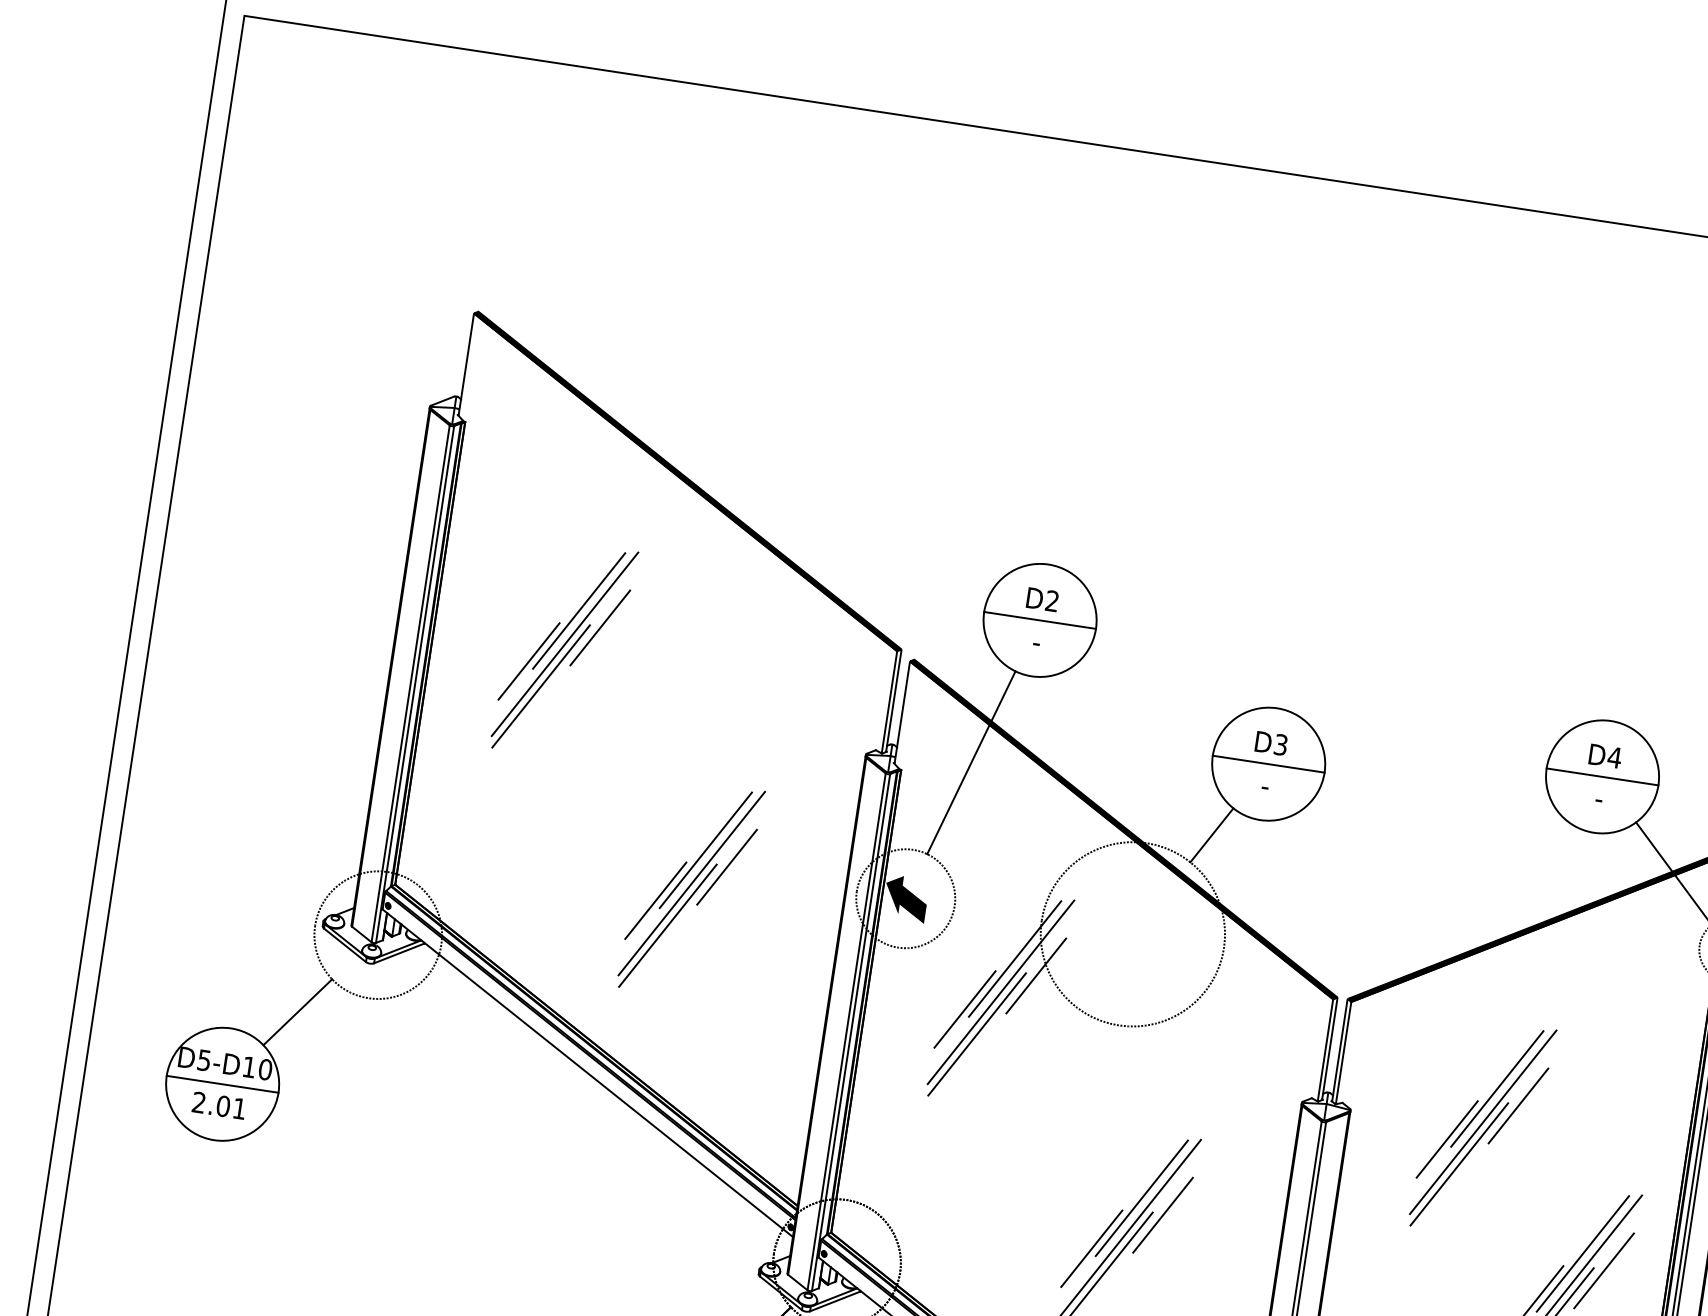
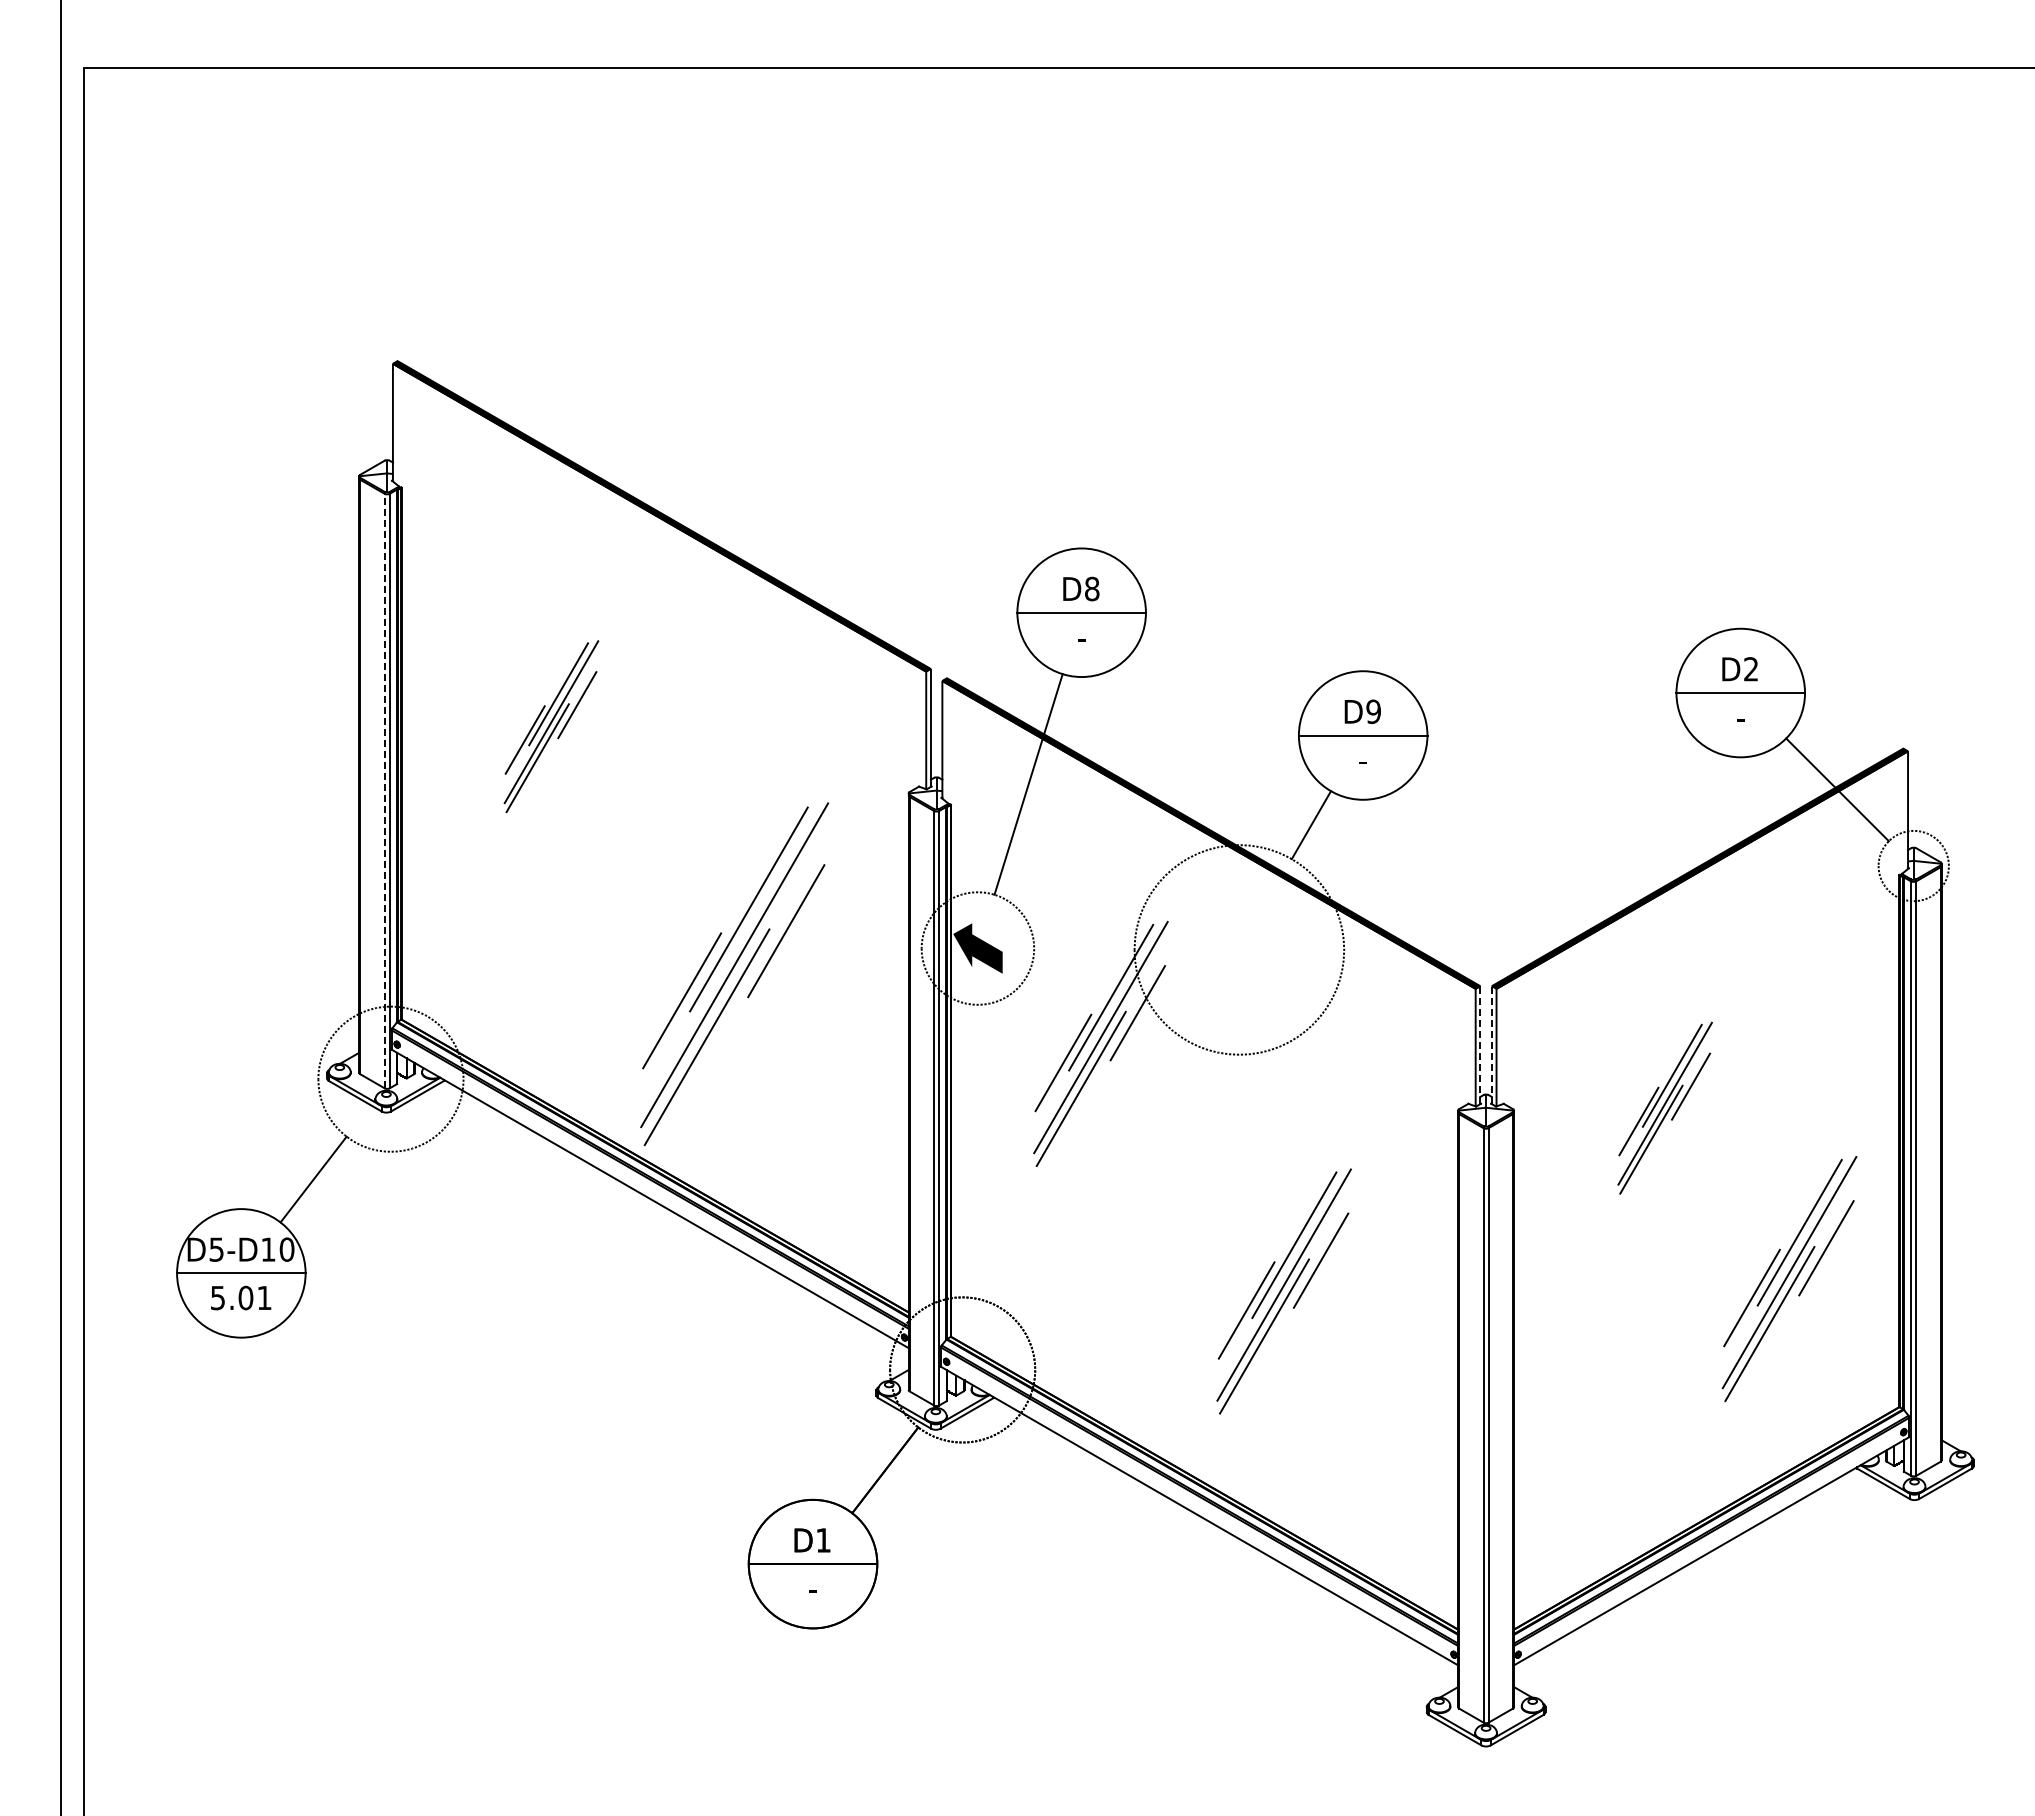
text: (1052, 600) -> (1092, 588), D2 -> D8
part: (564, 649) -> (551, 726), size x0.7
line: (410, 683) -> (384, 790), solid -> dashed
text: (1280, 744) -> (1373, 711), D3 -> D9
text: (1614, 757) -> (1750, 669), D4 -> D2
part: (690, 889) -> (734, 974), size x1.4
line: (1329, 1049) -> (1480, 1045), solid -> dashed
line: (1339, 1050) -> (1491, 1045), solid -> dashed
text: (198, 1102) -> (217, 1297), 2.01 -> 5.01
part: (1481, 1128) -> (1664, 1108), size x0.7

